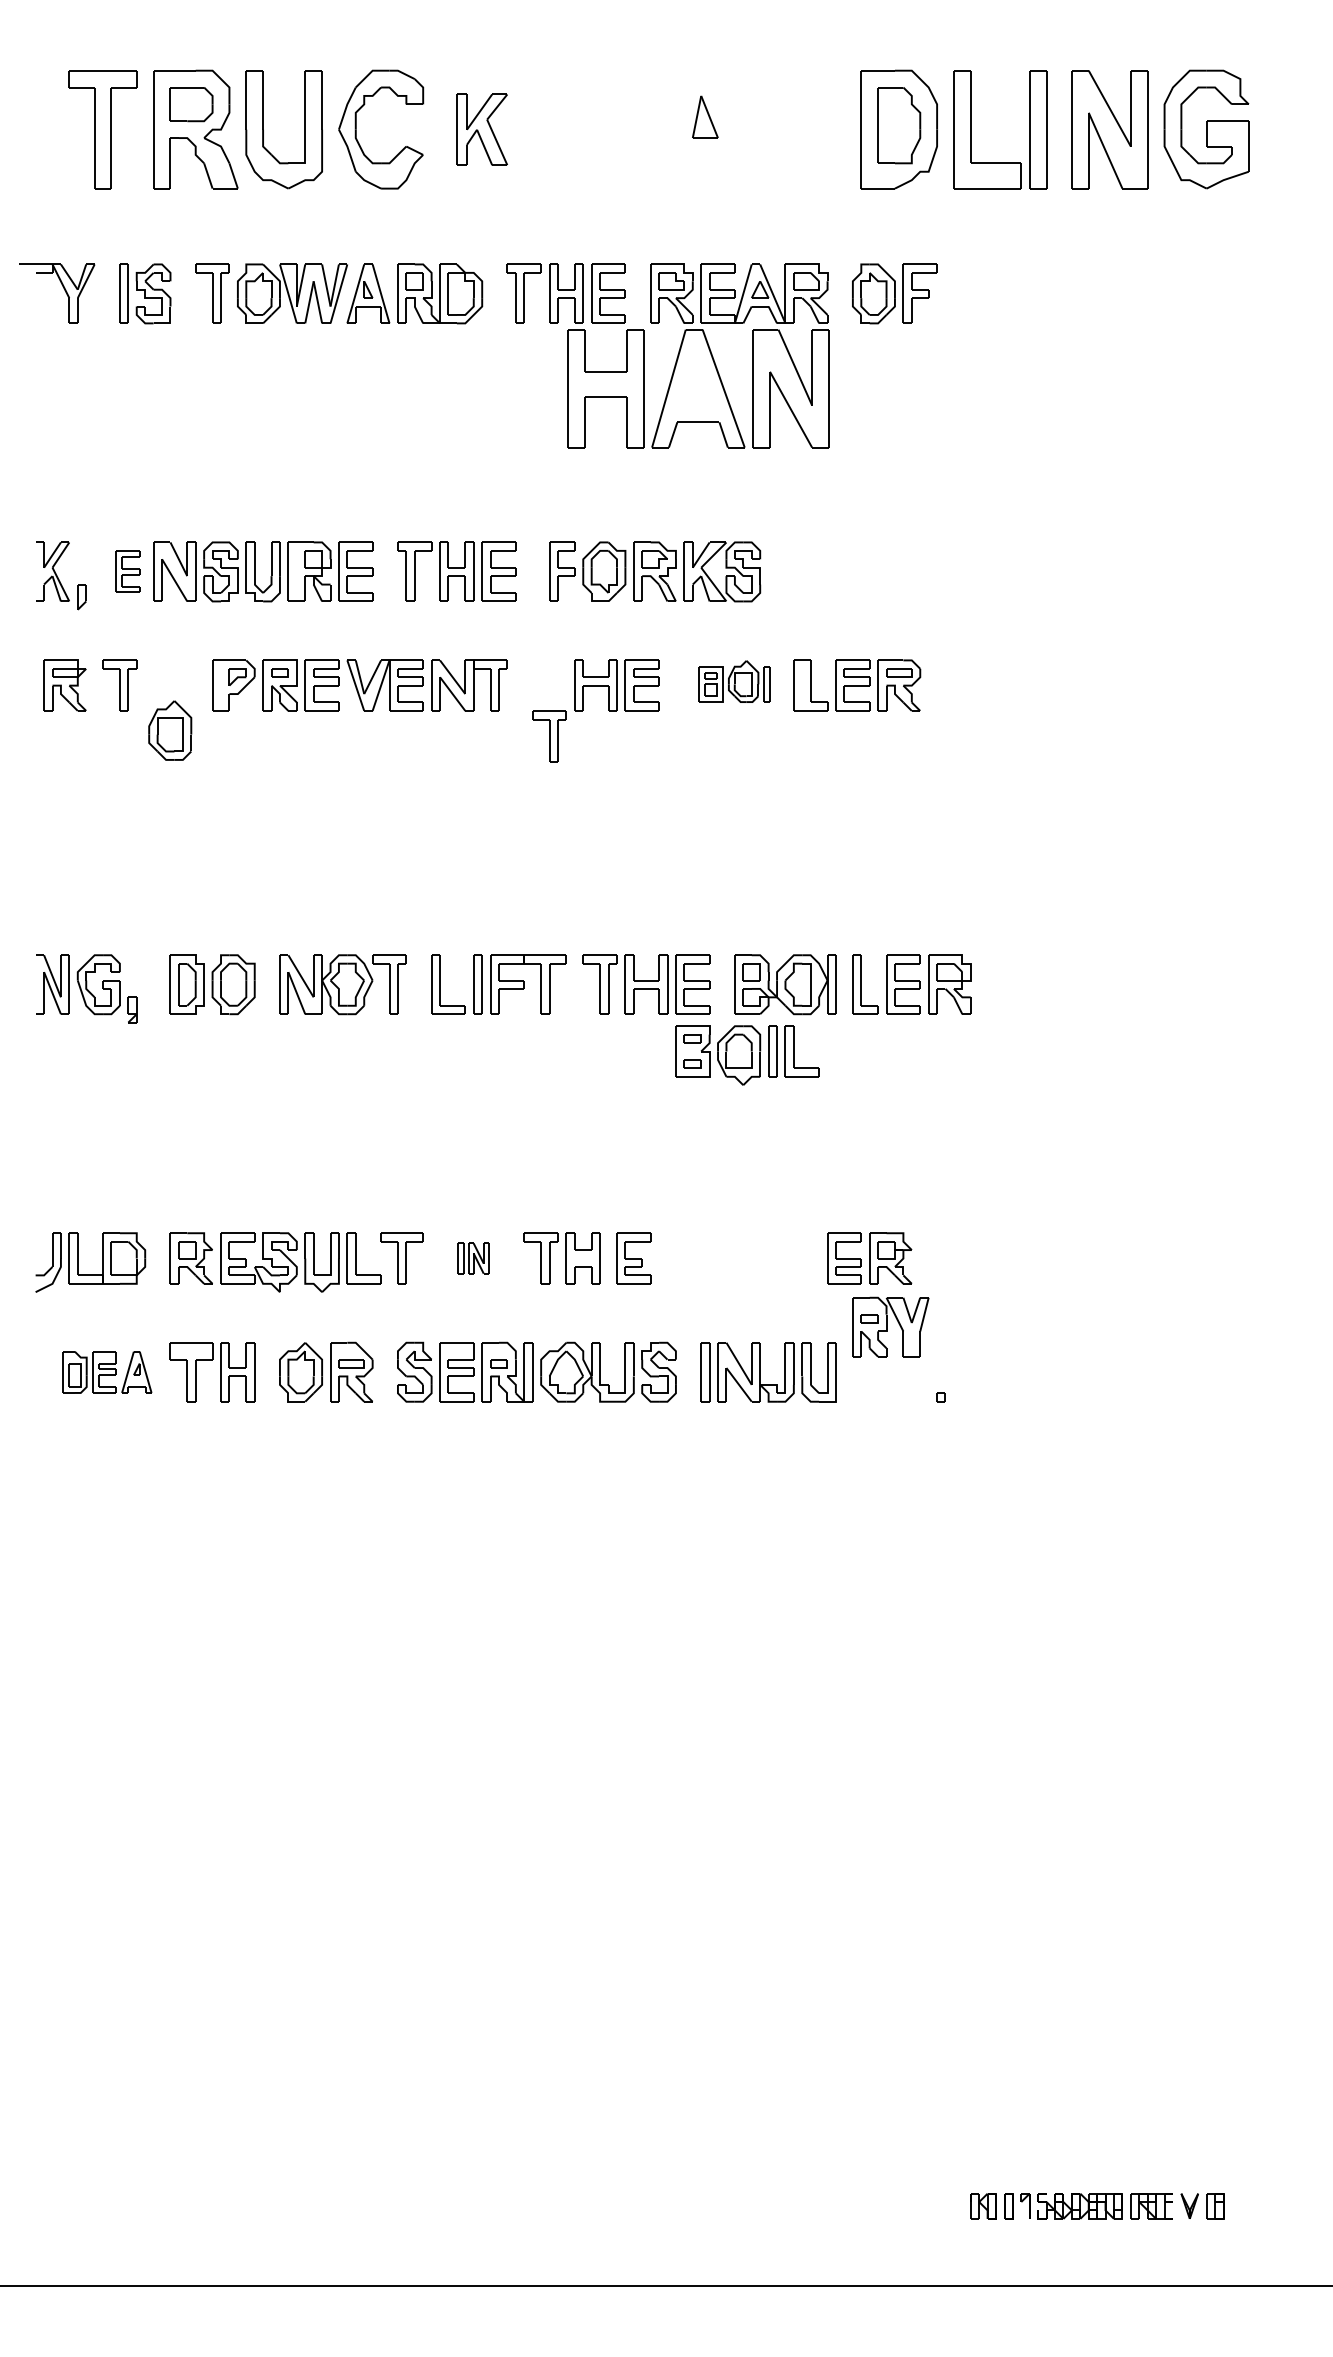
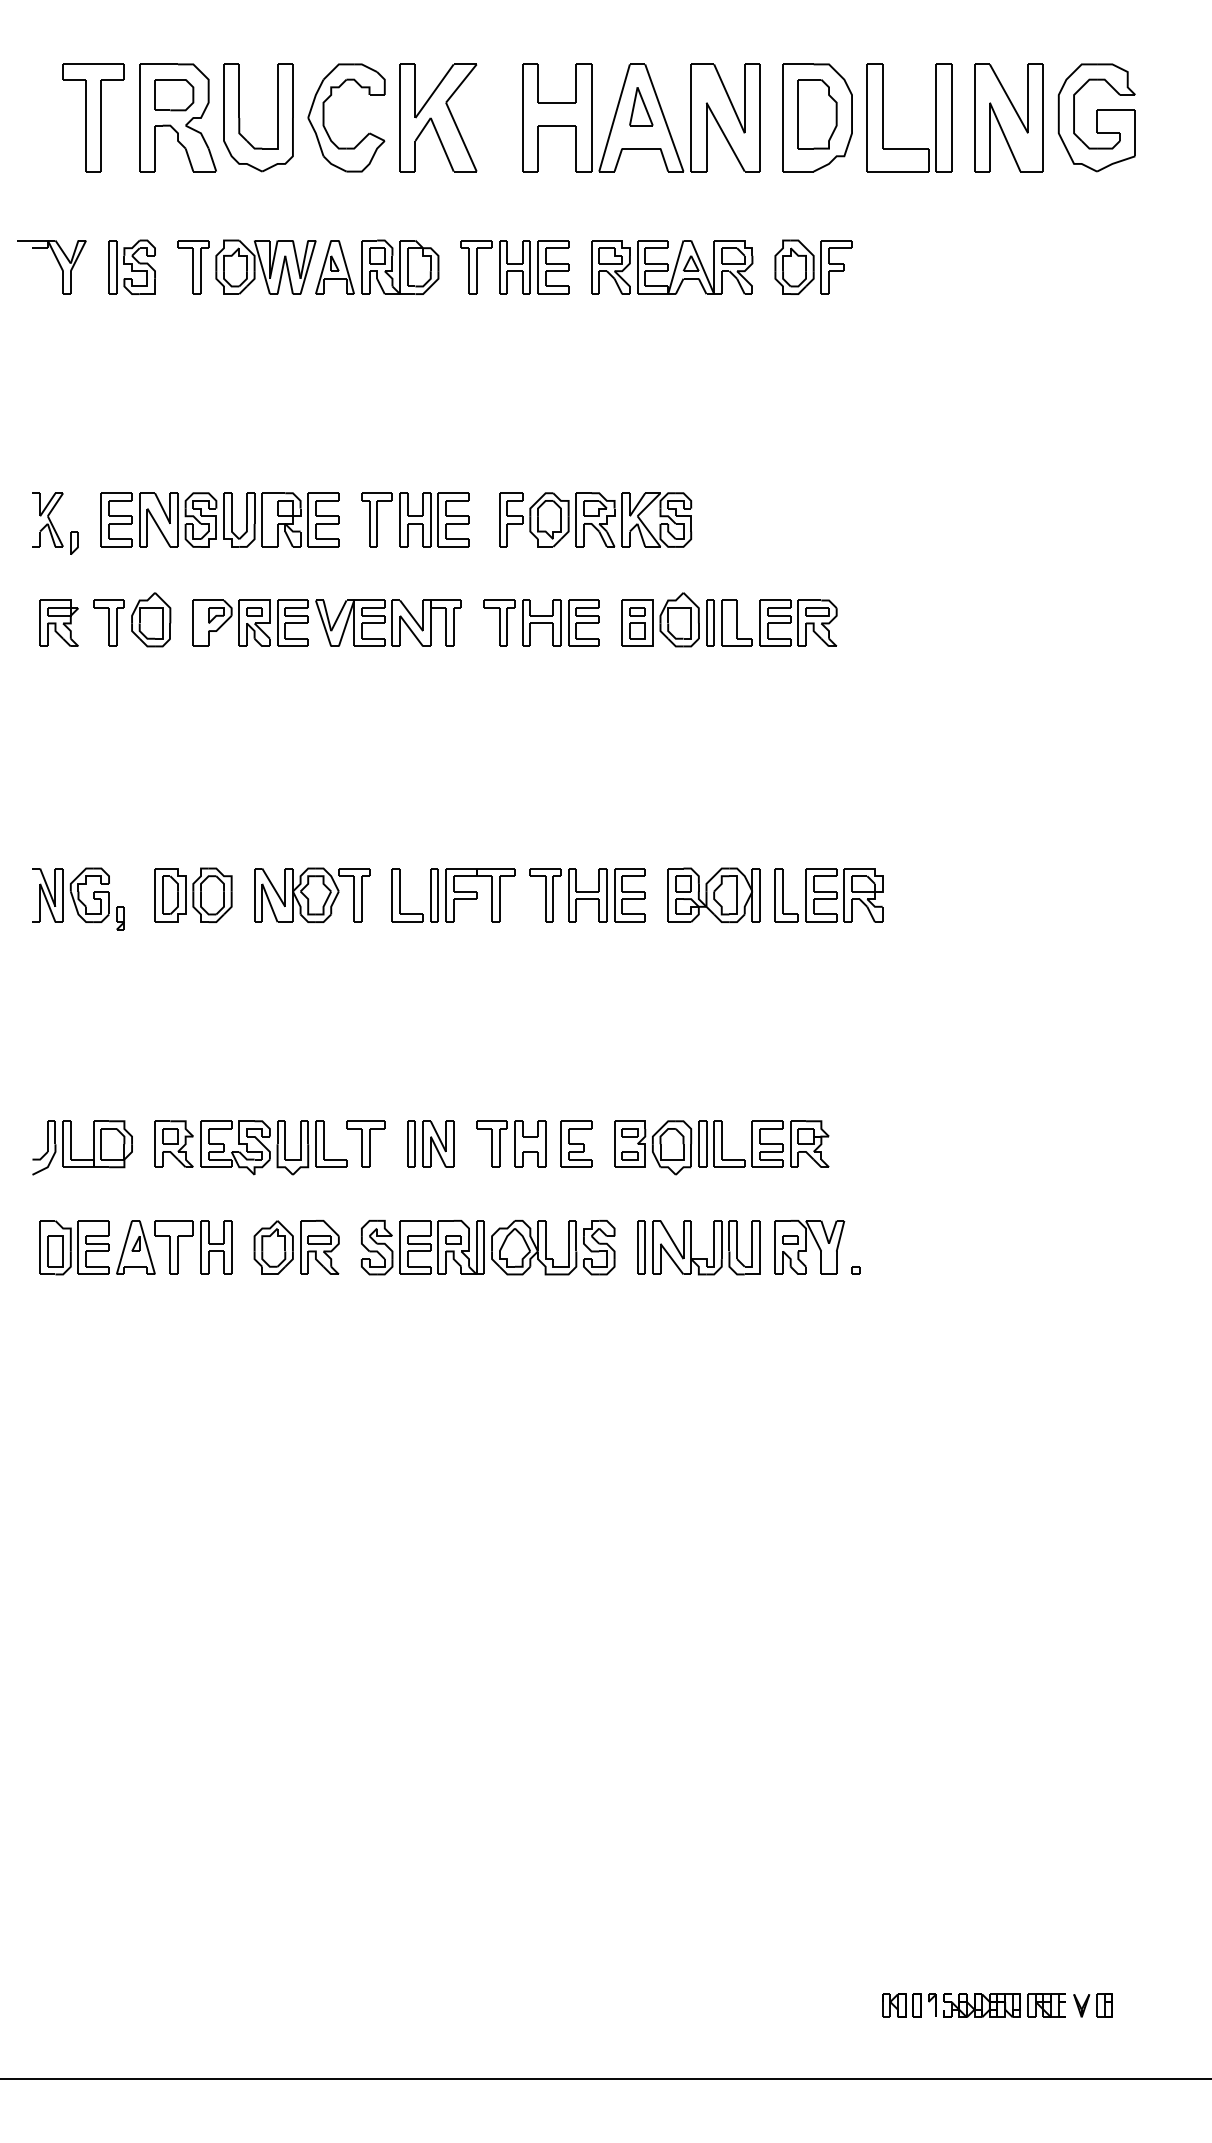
part: (481, 129) -> (437, 117), size x1.67
part: (698, 388) -> (641, 117), moved
part: (127, 571) -> (115, 519), size x1.43
part: (734, 681) -> (667, 619), size x1.43
part: (170, 730) -> (151, 619), moved
part: (549, 736) -> (499, 623), moved
part: (747, 1055) -> (679, 1147), moved
part: (473, 1258) -> (430, 1144), size x1.67
part: (890, 1326) -> (809, 1246), moved
part: (107, 1372) -> (97, 1247), size x1.43

